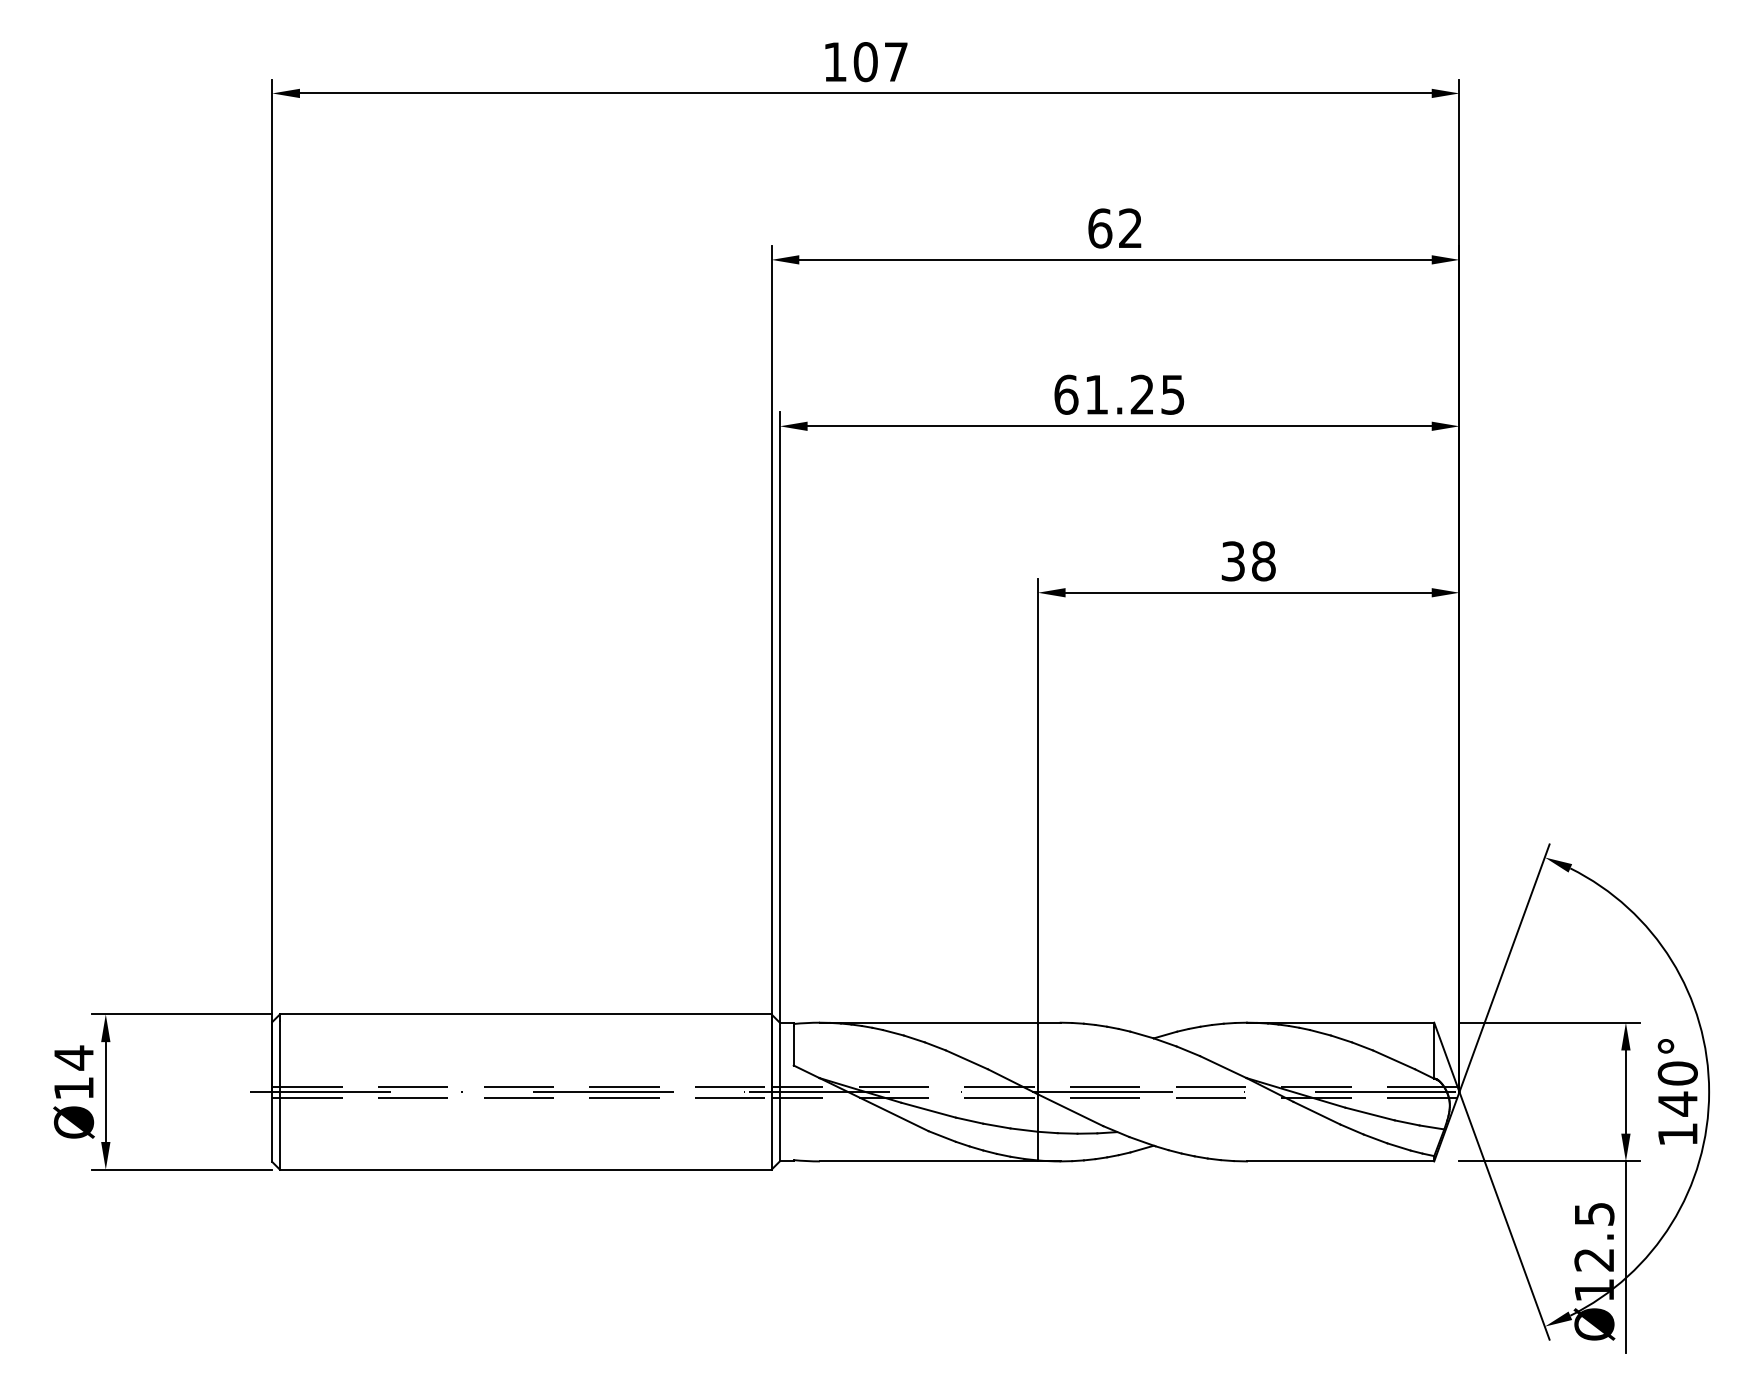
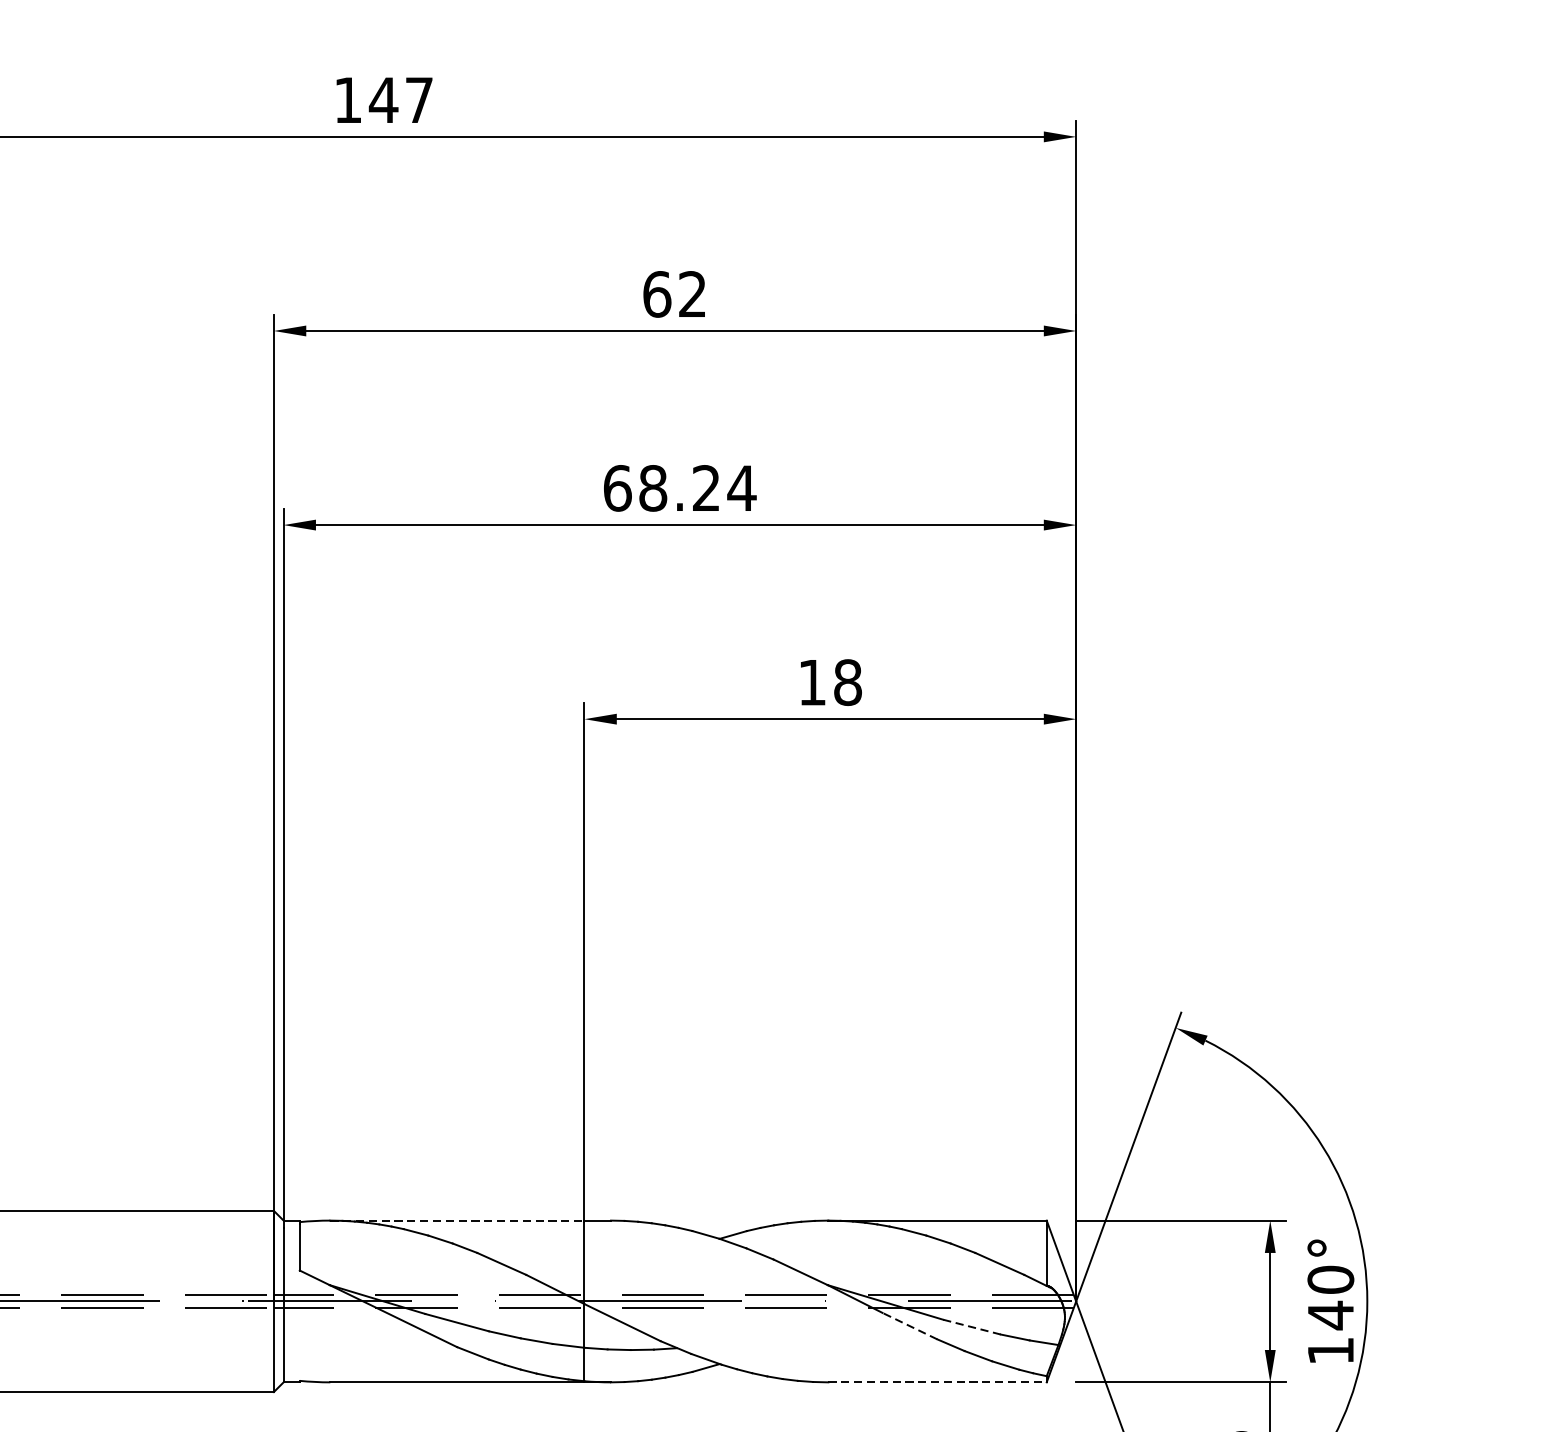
text: (865, 62) -> (383, 100), 107 -> 147
text: (1135, 394) -> (698, 487), 61.25 -> 68.24
text: (1232, 561) -> (811, 682), 38 -> 18
line: (928, 1022) -> (456, 1220), solid -> dashed
line: (1316, 1112) -> (909, 1325), solid -> dashed
line: (1370, 1114) -> (972, 1327), solid -> dashed
line: (1340, 1161) -> (937, 1382), solid -> dashed

